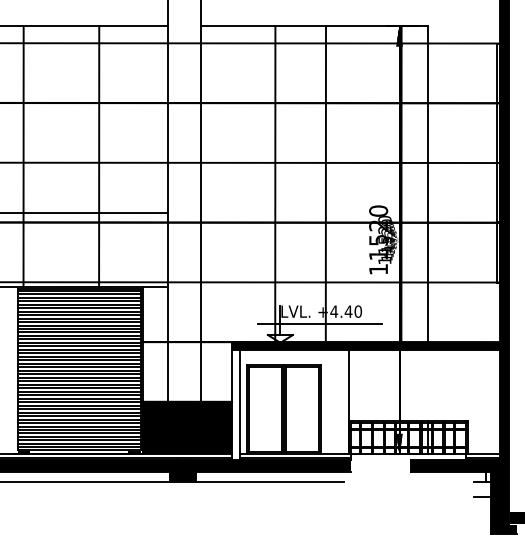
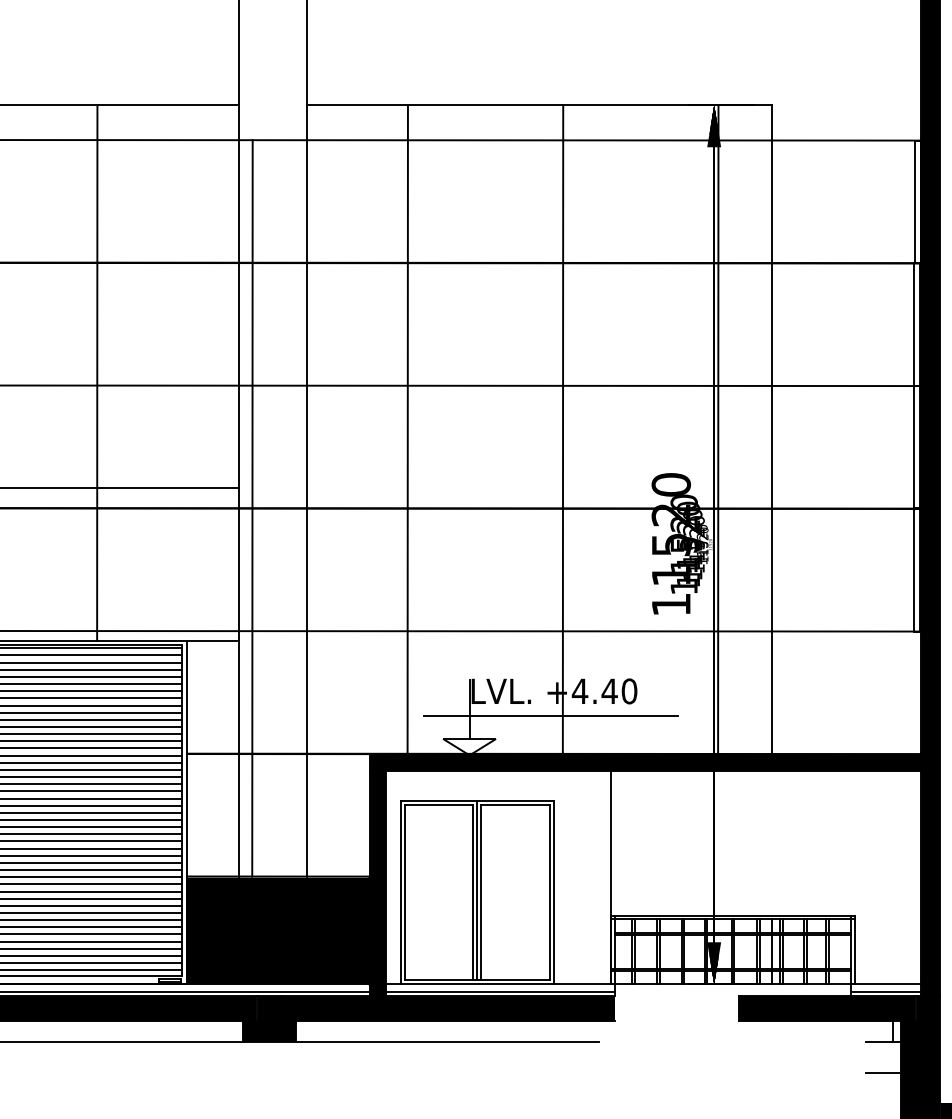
line: (275, 184) -> (408, 430), moved
line: (174, 222) -> (252, 508), added
fill: (235, 405) -> (377, 884), added

